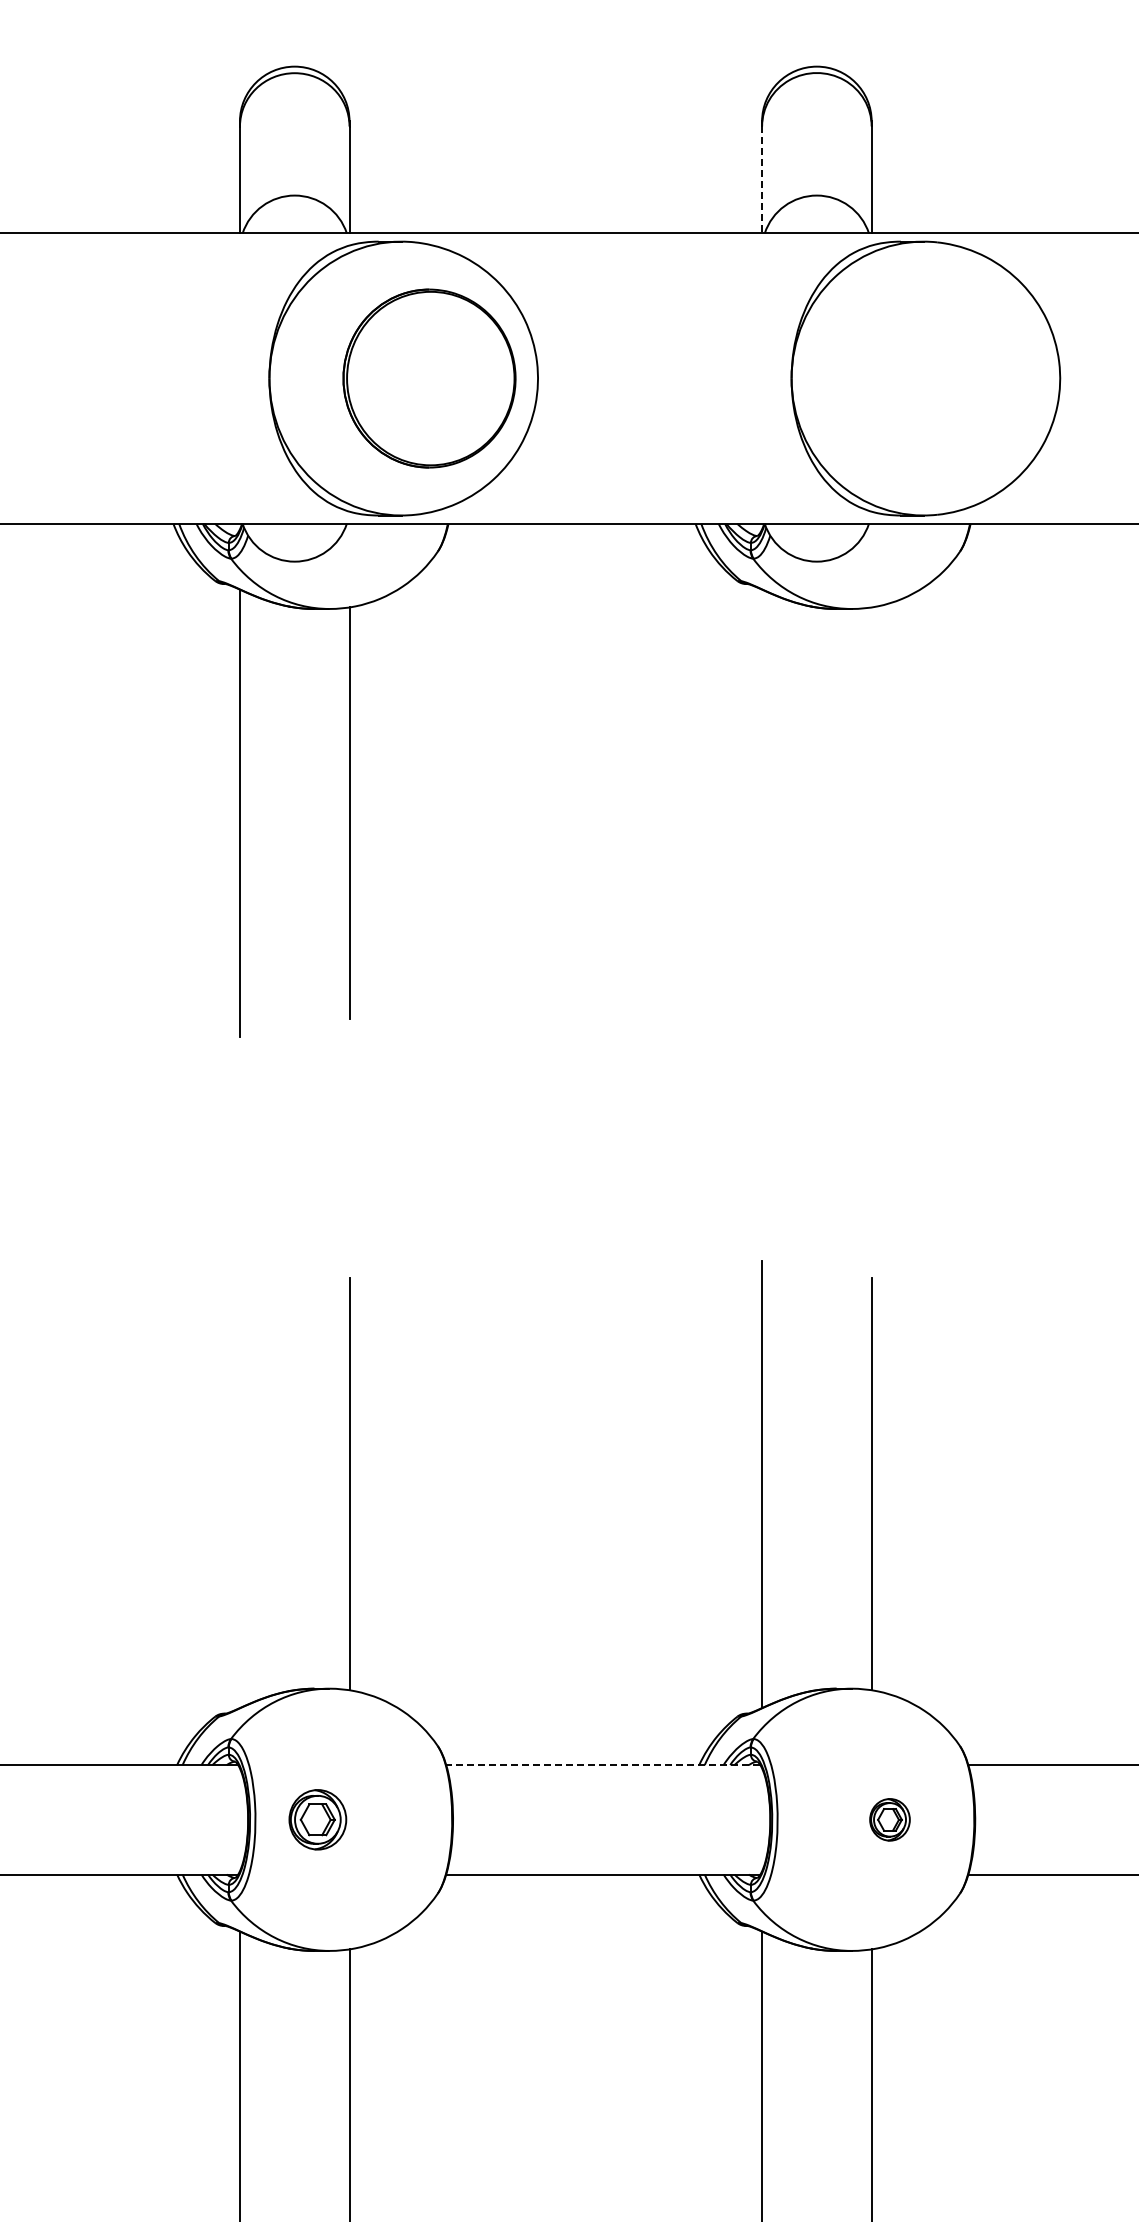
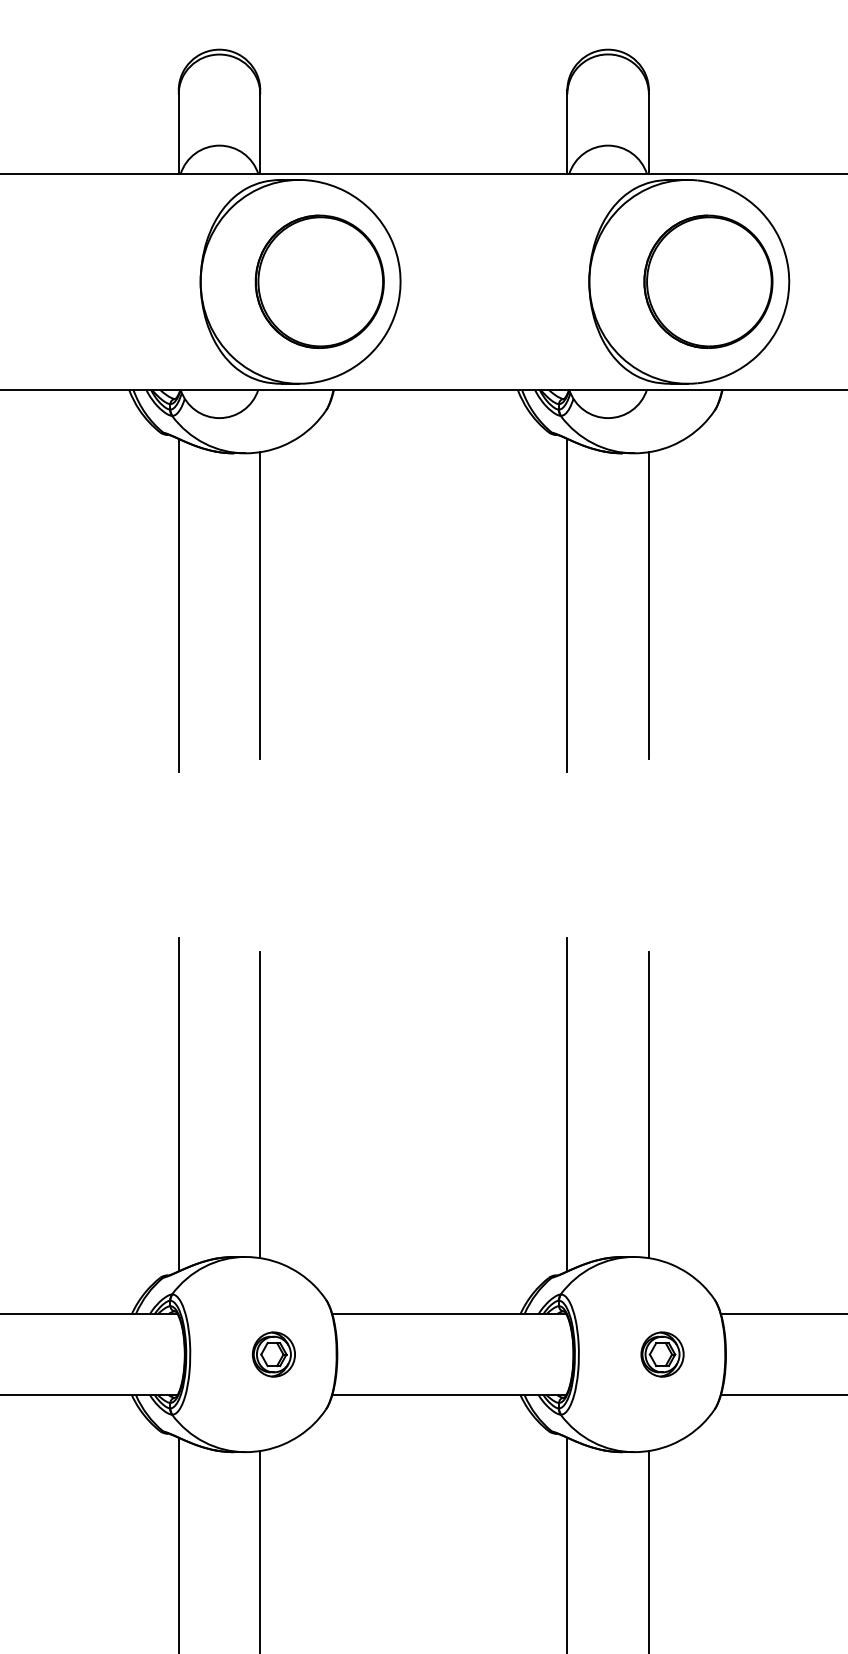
line: (762, 179) -> (567, 133), dashed -> solid
part: (951, 378) -> (708, 281), added
line: (762, 813) -> (567, 605), added
line: (871, 813) -> (648, 605), added
line: (239, 1484) -> (178, 1104), added
line: (602, 1765) -> (448, 1314), dashed -> solid
part: (317, 1819) -> (273, 1354), moved
part: (889, 1819) -> (662, 1354), size x1.43

